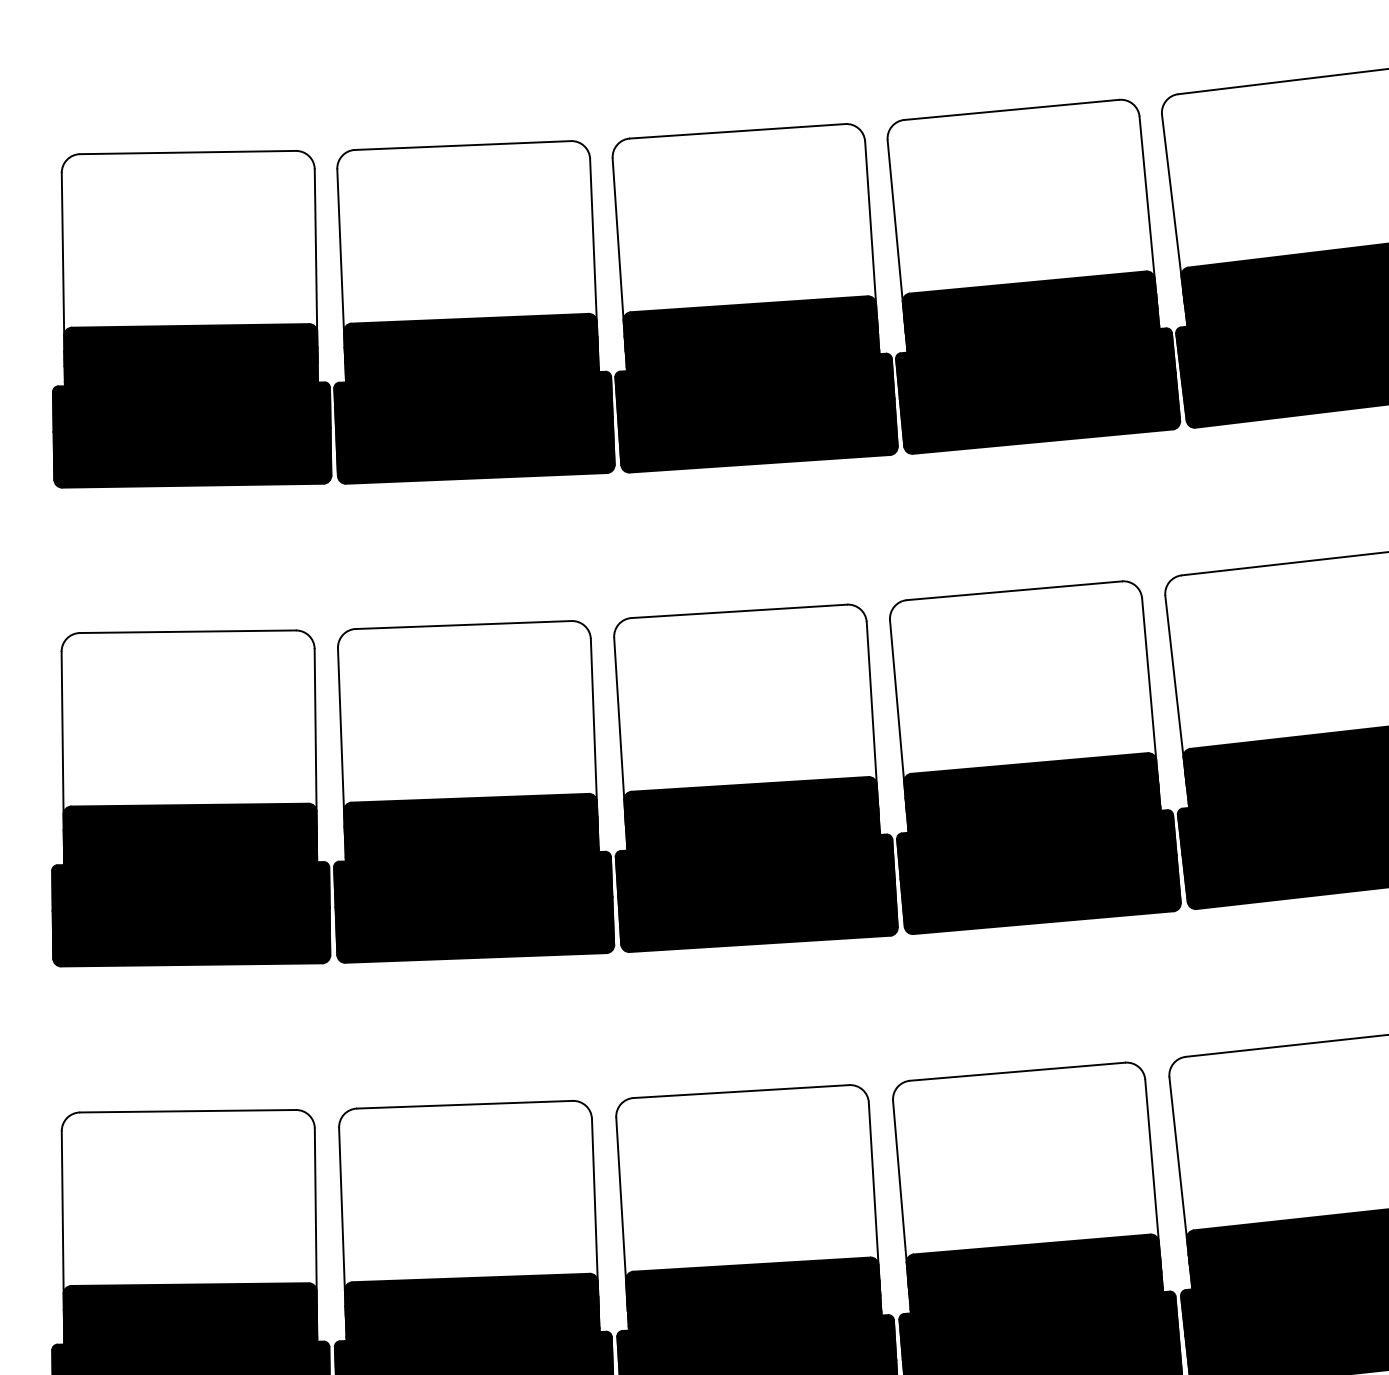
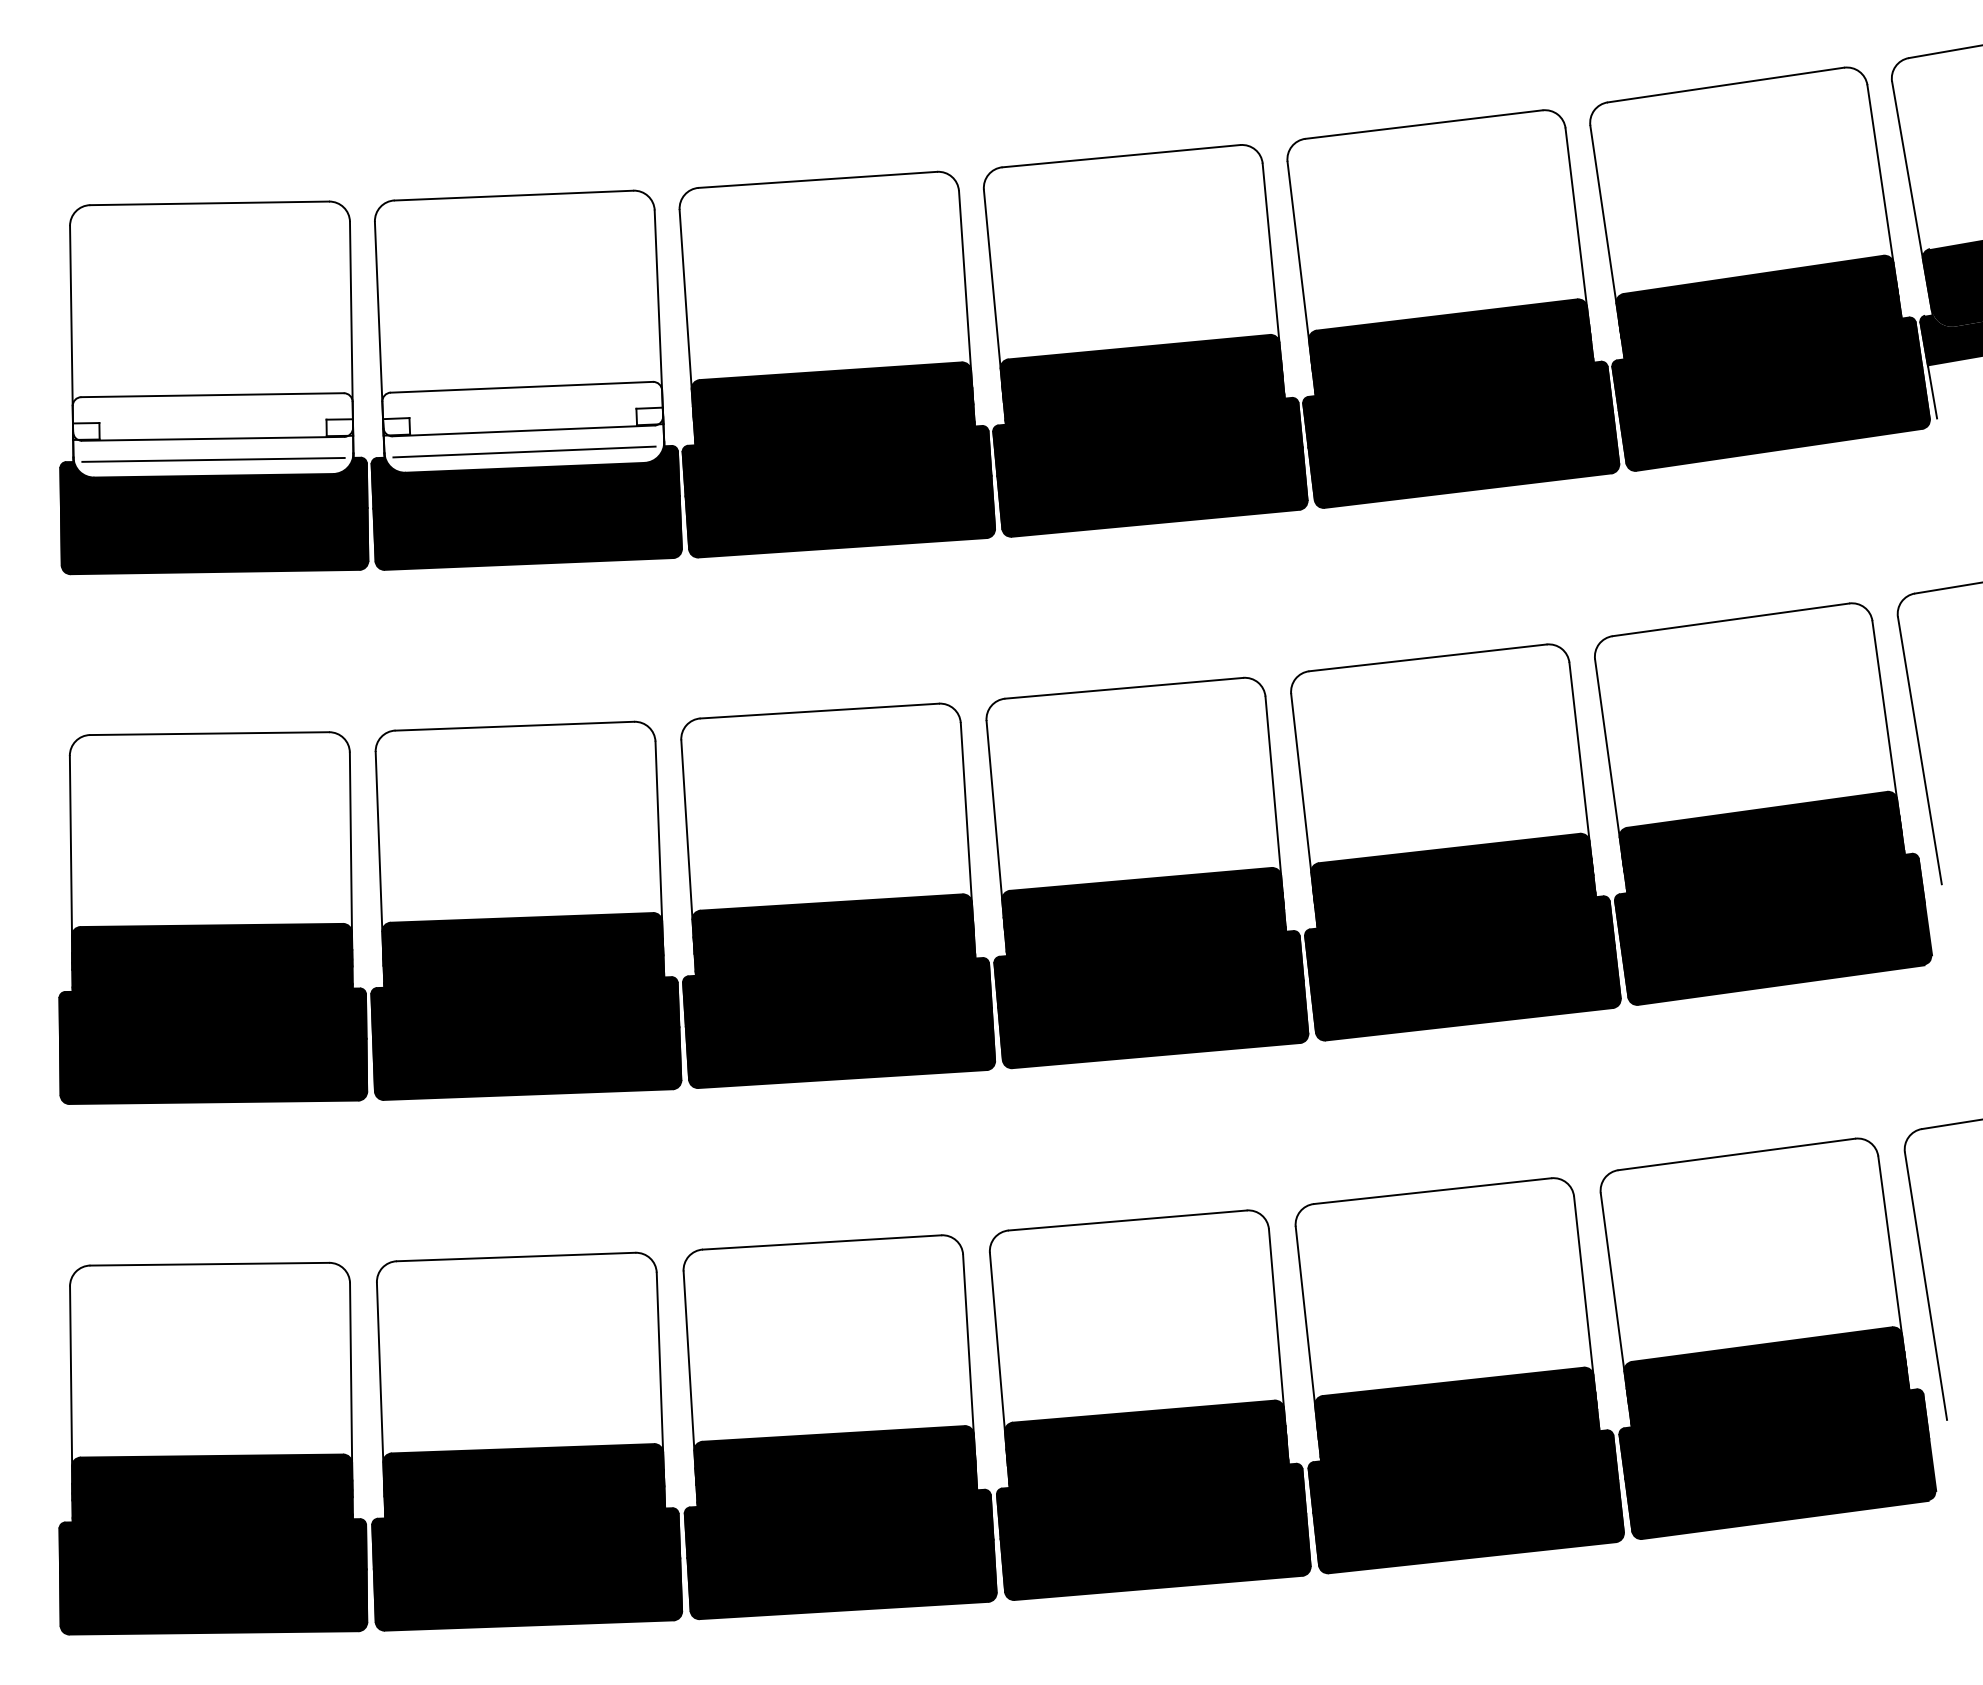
fill: (471, 354) -> (523, 426), removed
fill: (190, 362) -> (212, 435), removed

